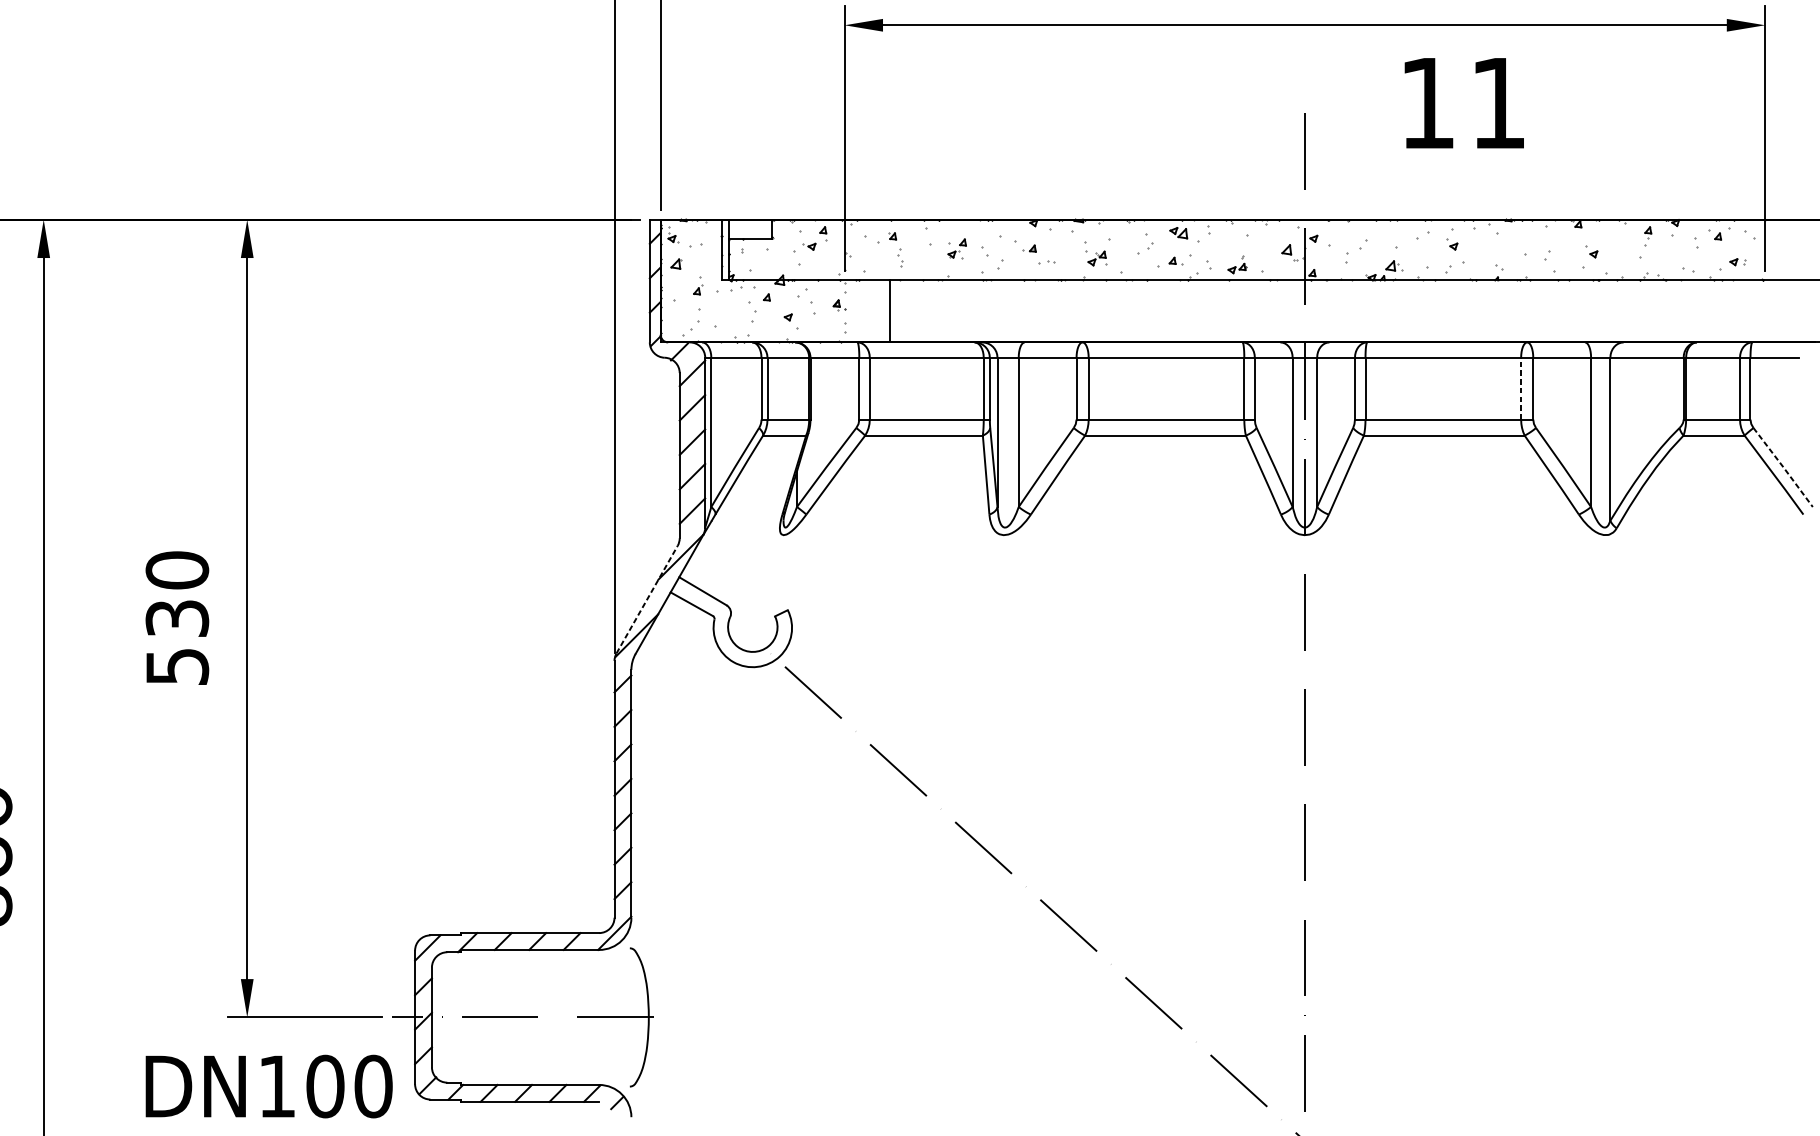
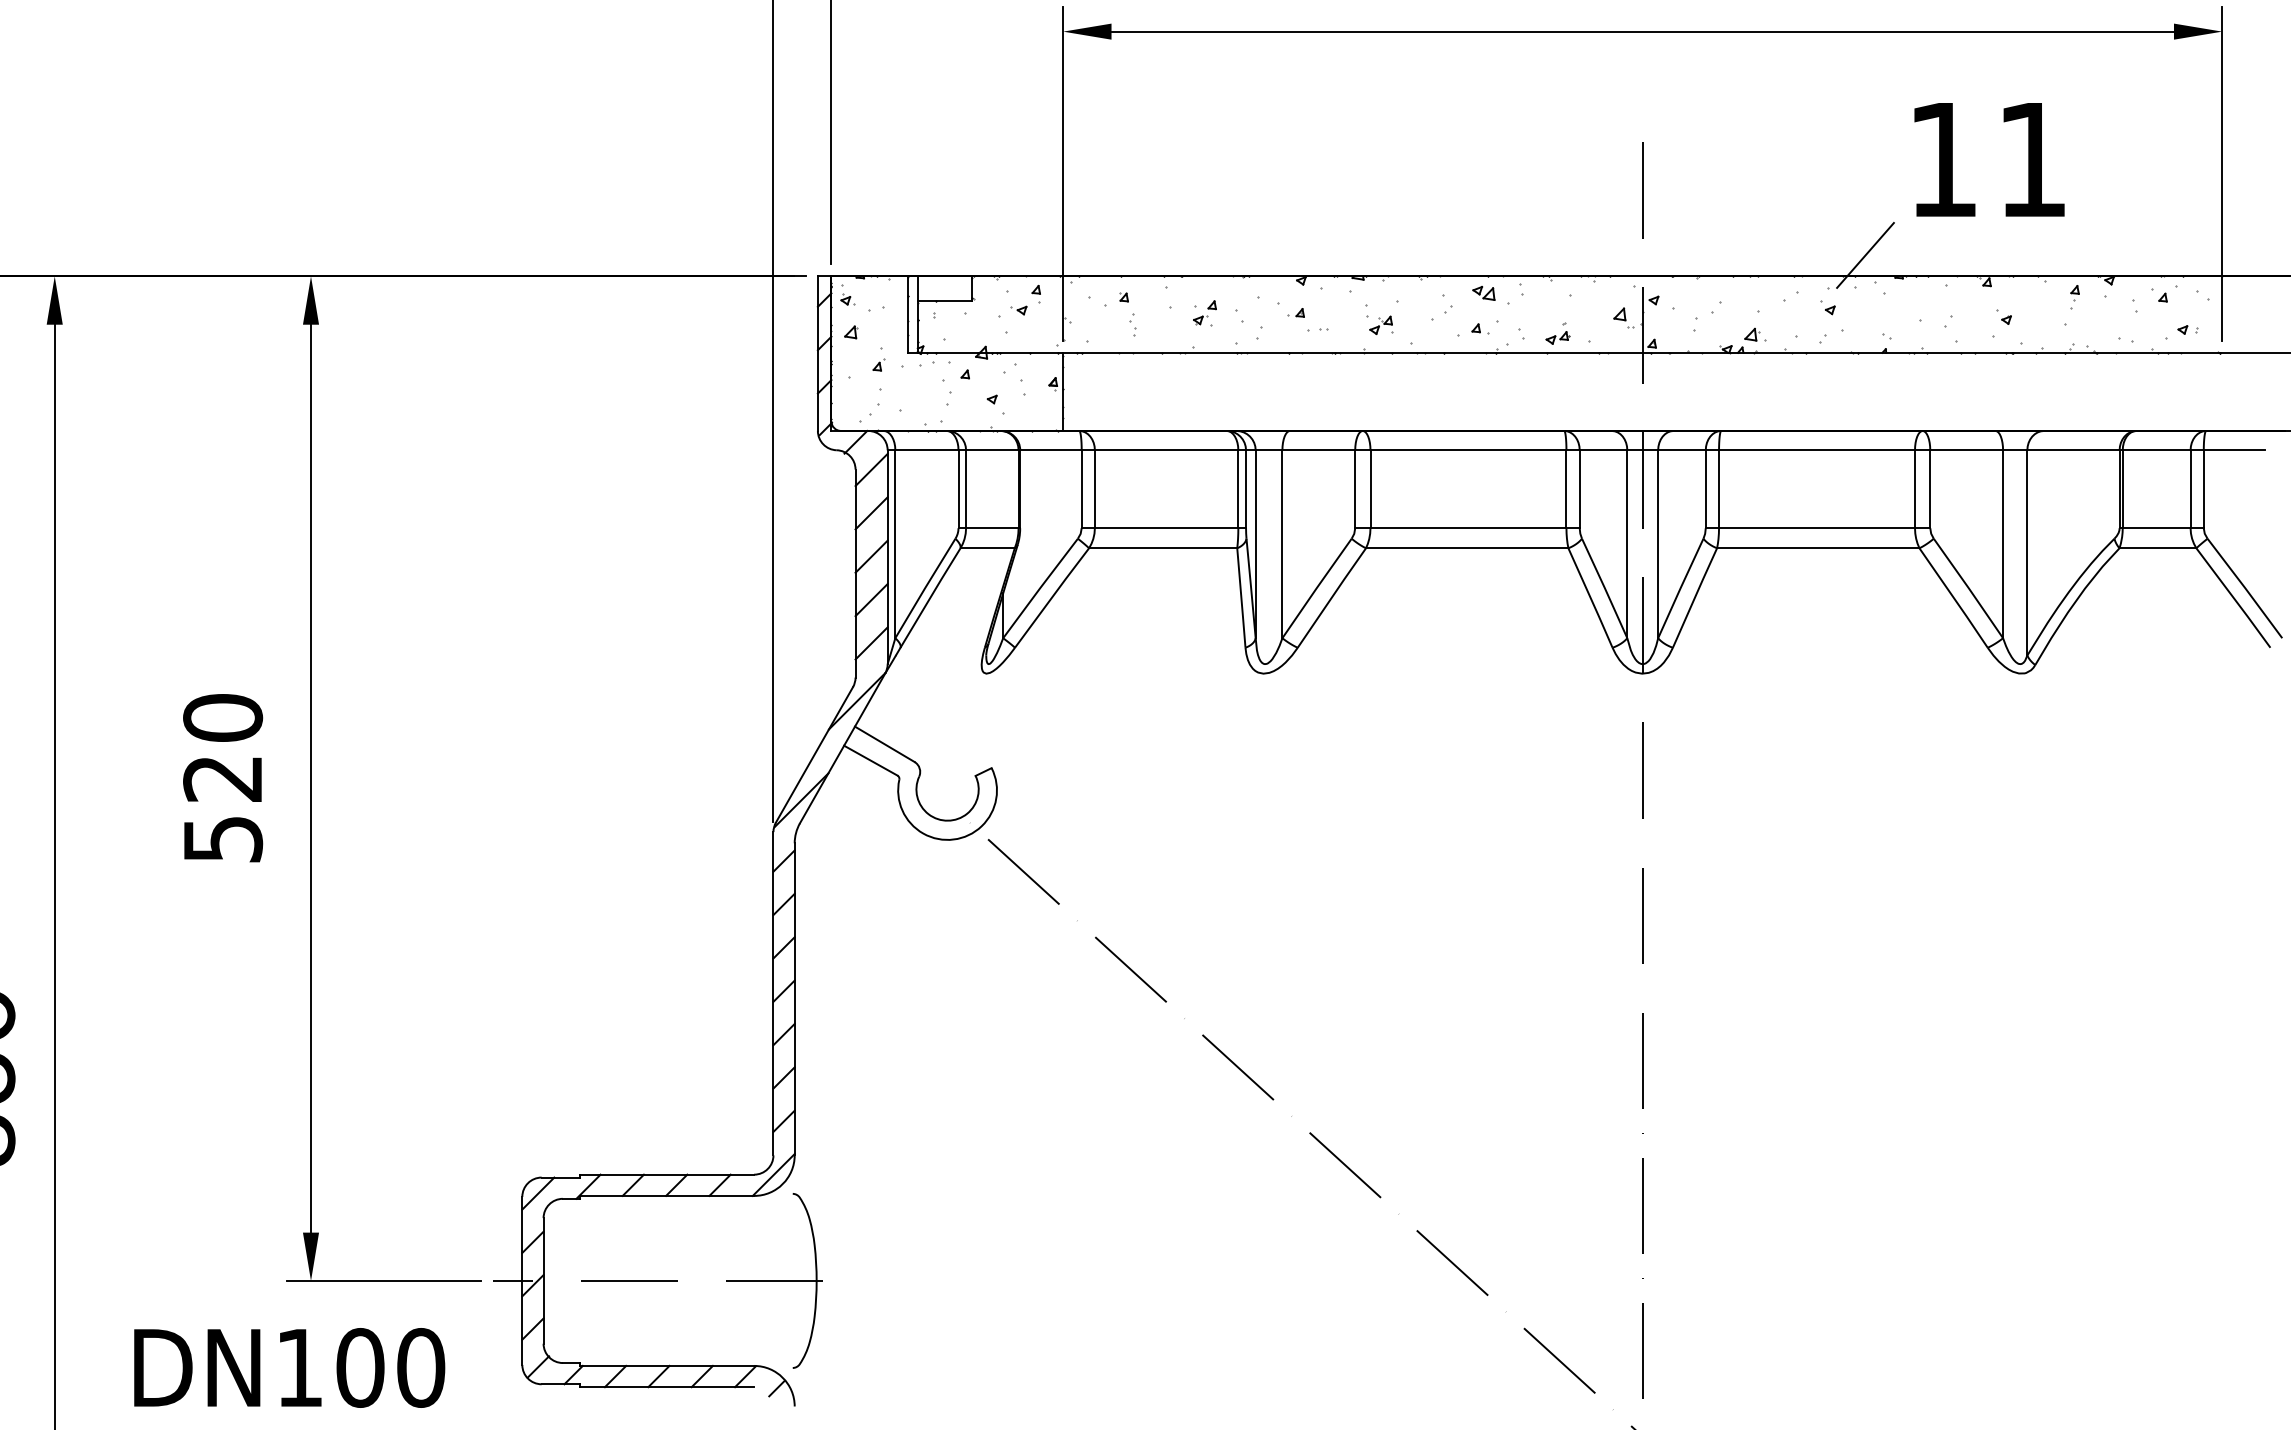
text: (1464, 102) -> (1989, 159), moved
line: (1481, 203) -> (1865, 255), added
line: (890, 311) -> (1063, 391), moved
line: (1521, 388) -> (1915, 489), dashed -> solid
line: (1783, 467) -> (2245, 588), dashed -> solid
line: (647, 599) -> (814, 754), dashed -> solid
text: (177, 618) -> (223, 778), 530 -> 520
text: (269, 1086) -> (289, 1367), moved

